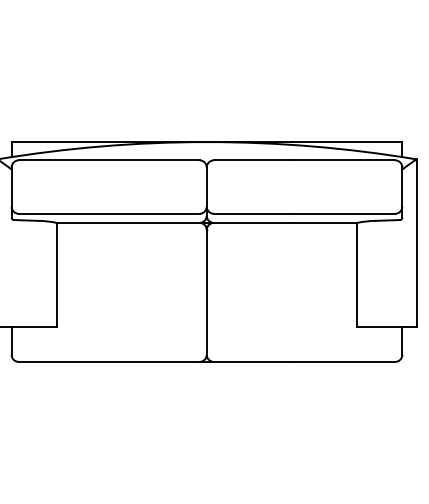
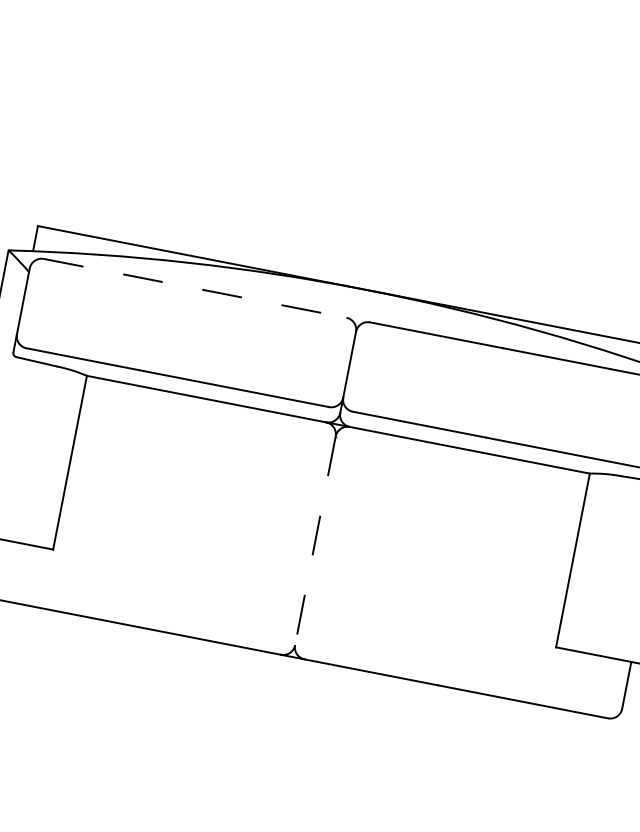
line: (109, 160) -> (195, 288), solid -> dashed
line: (206, 292) -> (314, 540), solid -> dashed

